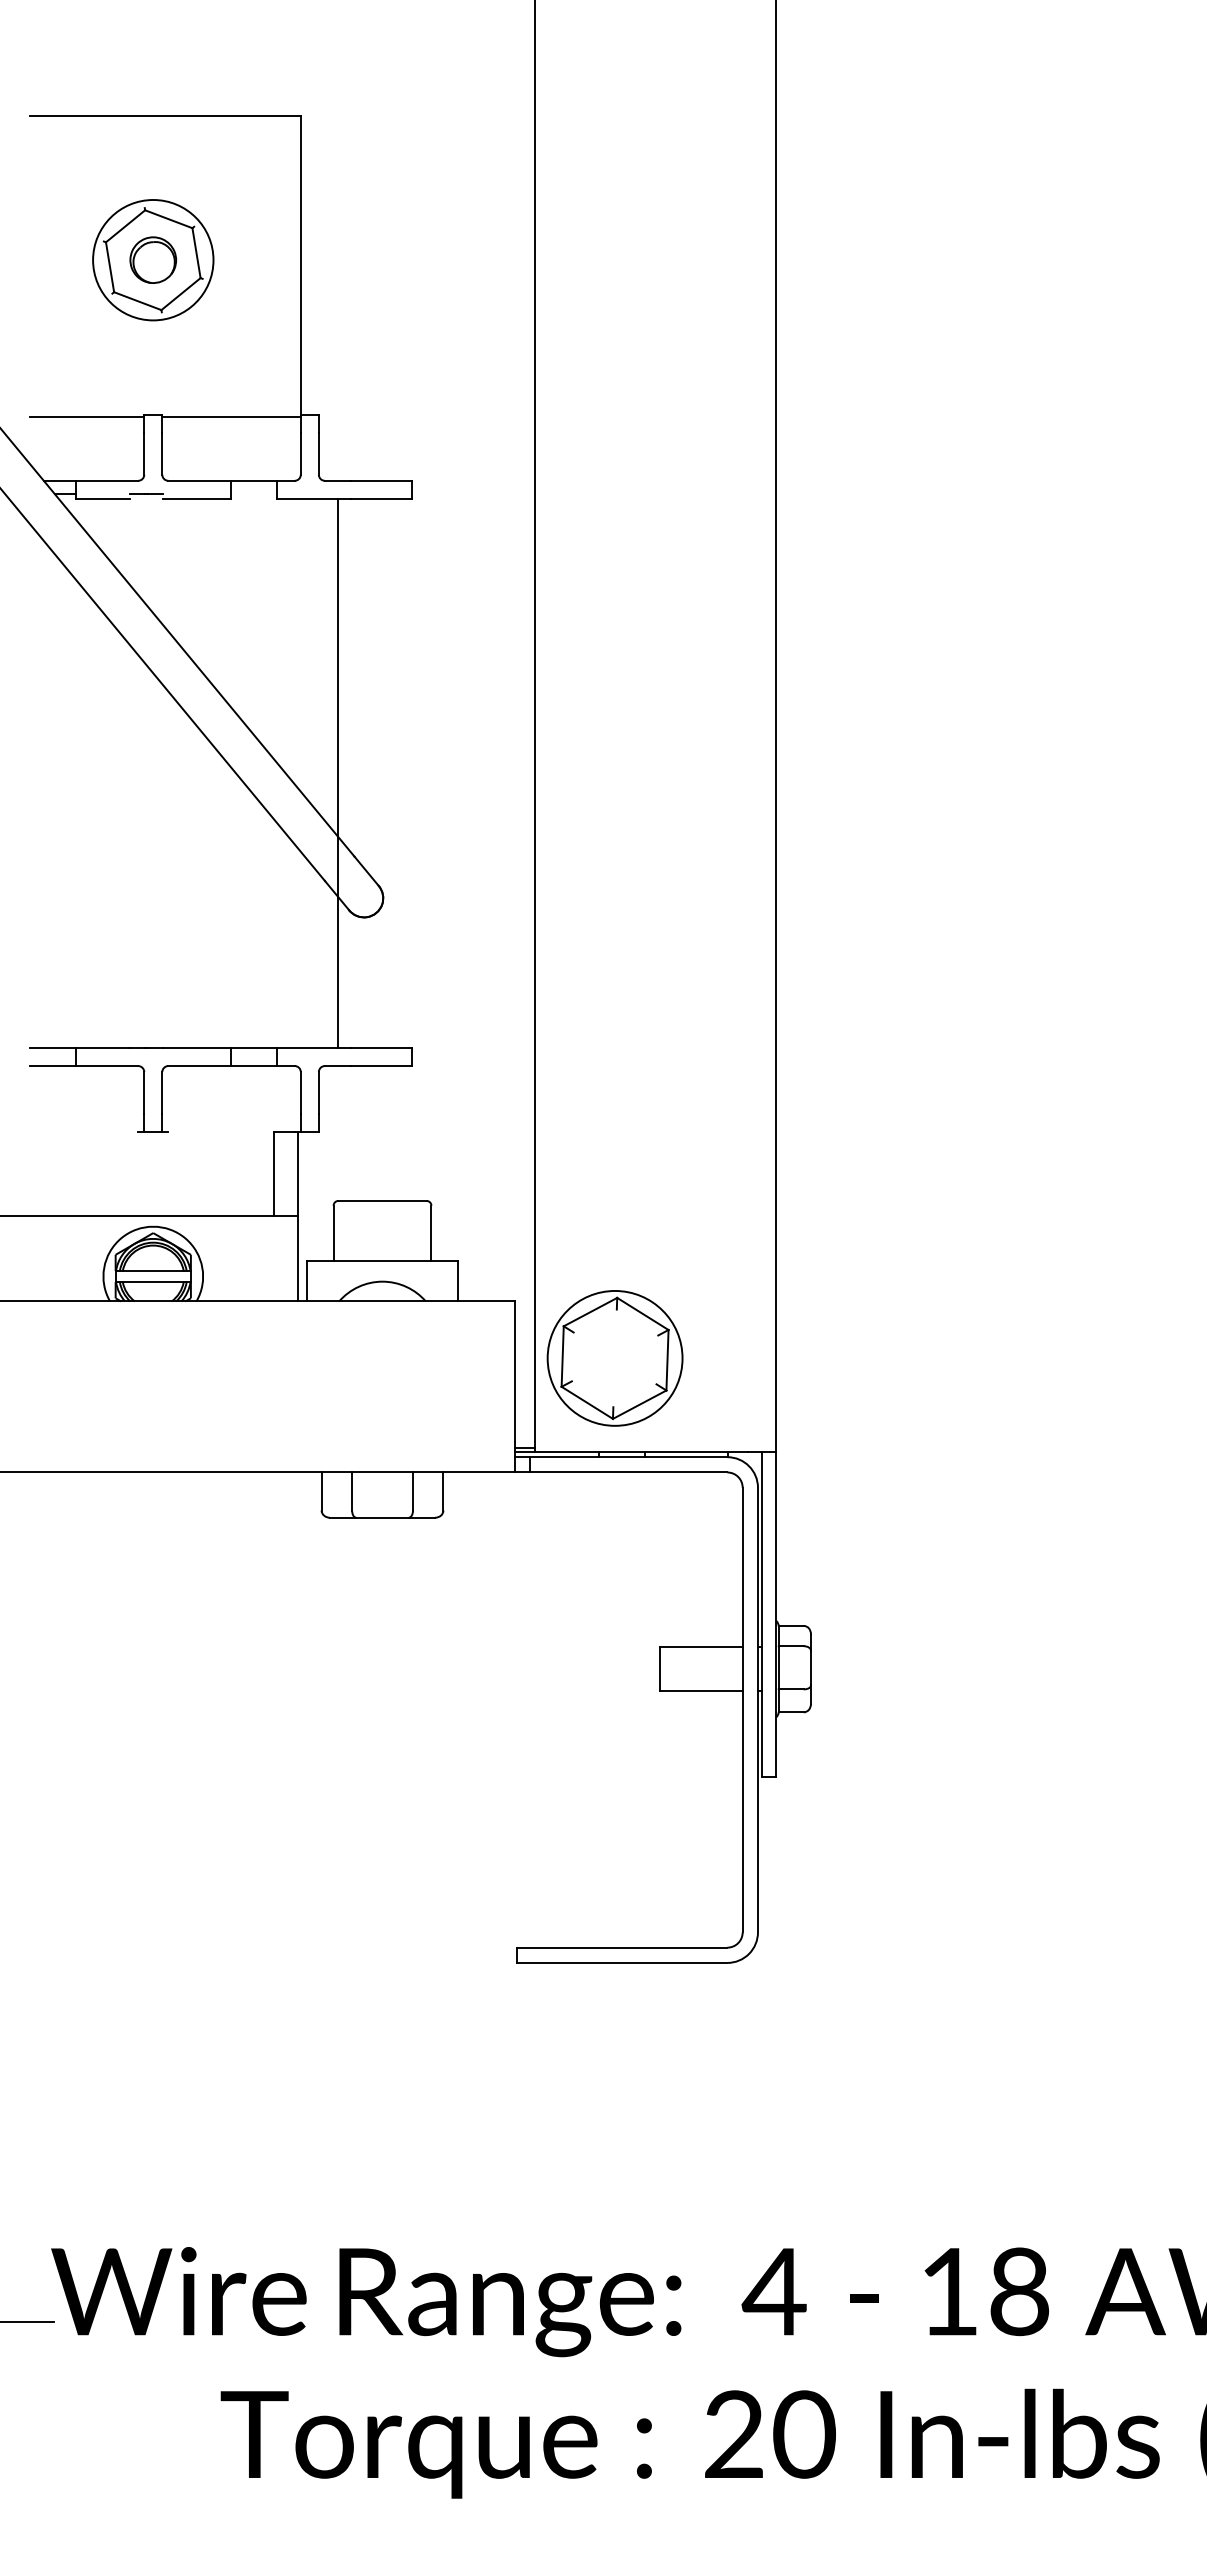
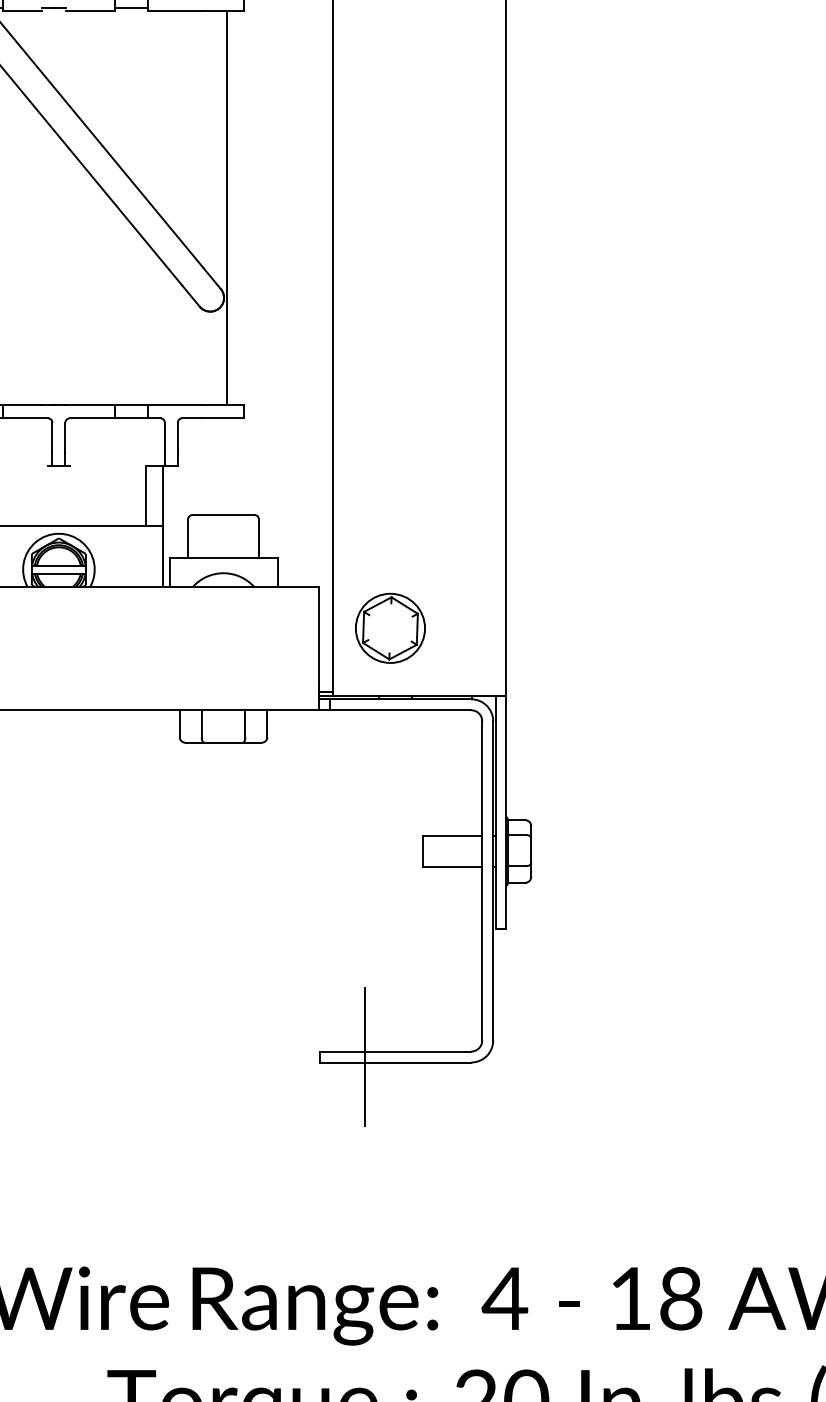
line: (253, 494) -> (130, 7), added
line: (337, 772) -> (226, 207), moved
part: (614, 1358) -> (390, 628), size x0.71
line: (579, 1955) -> (365, 1057), added

